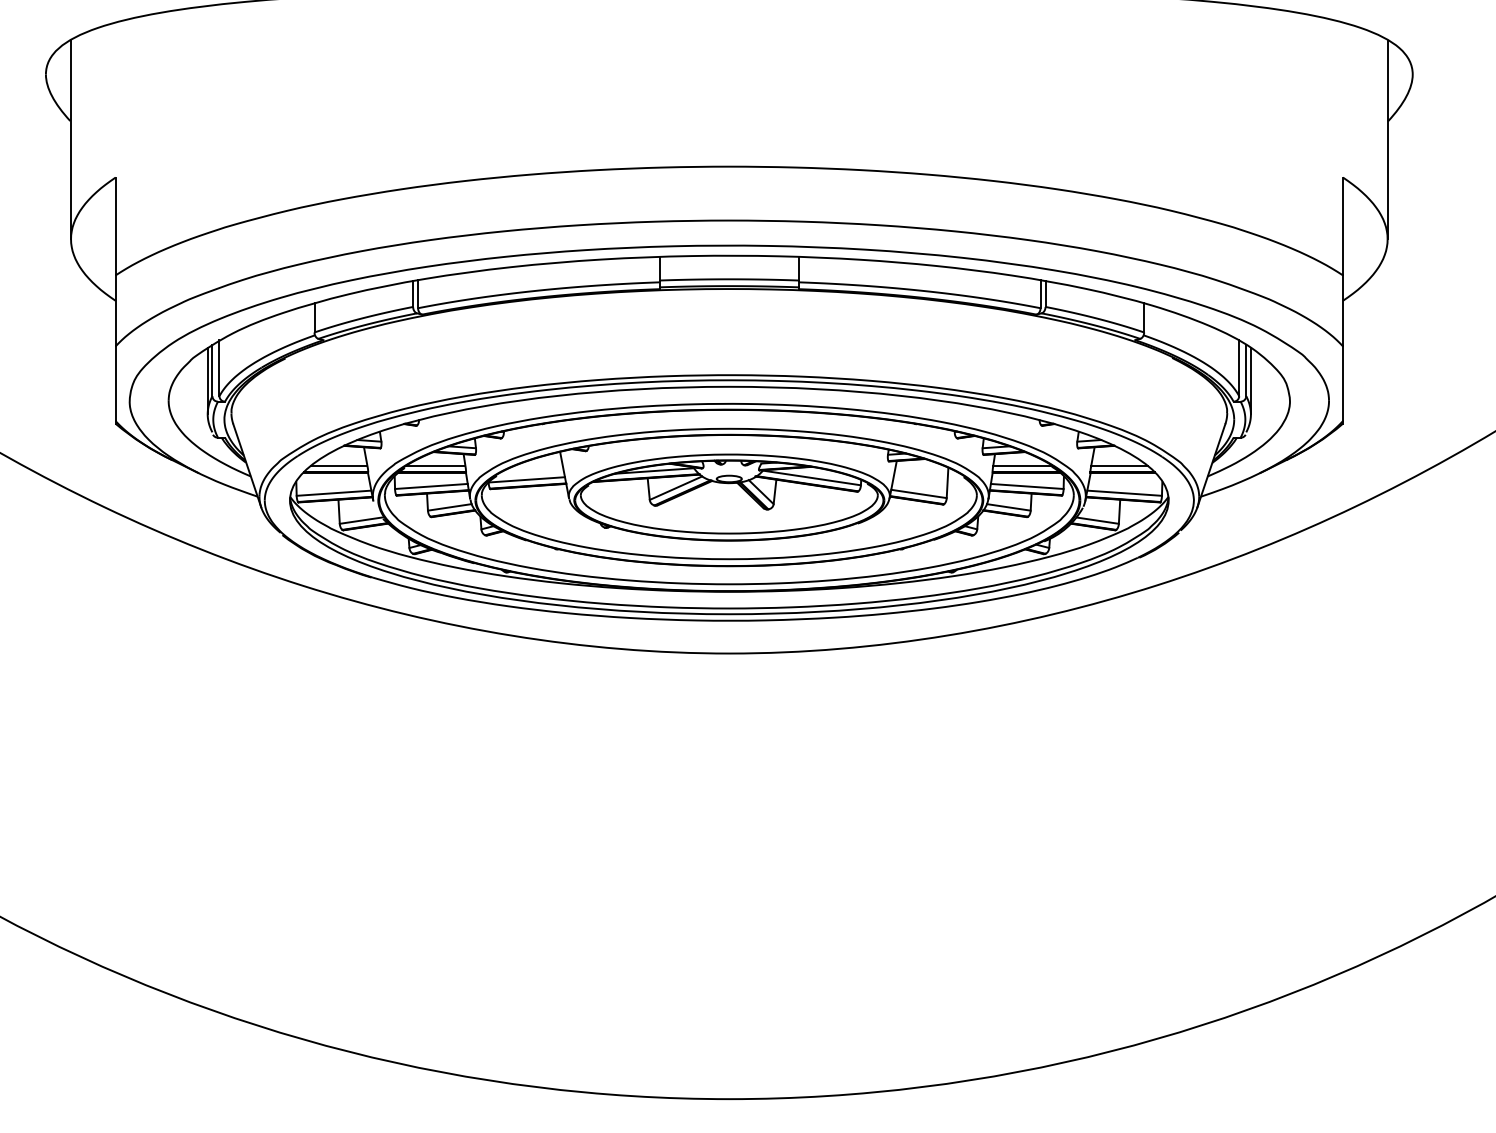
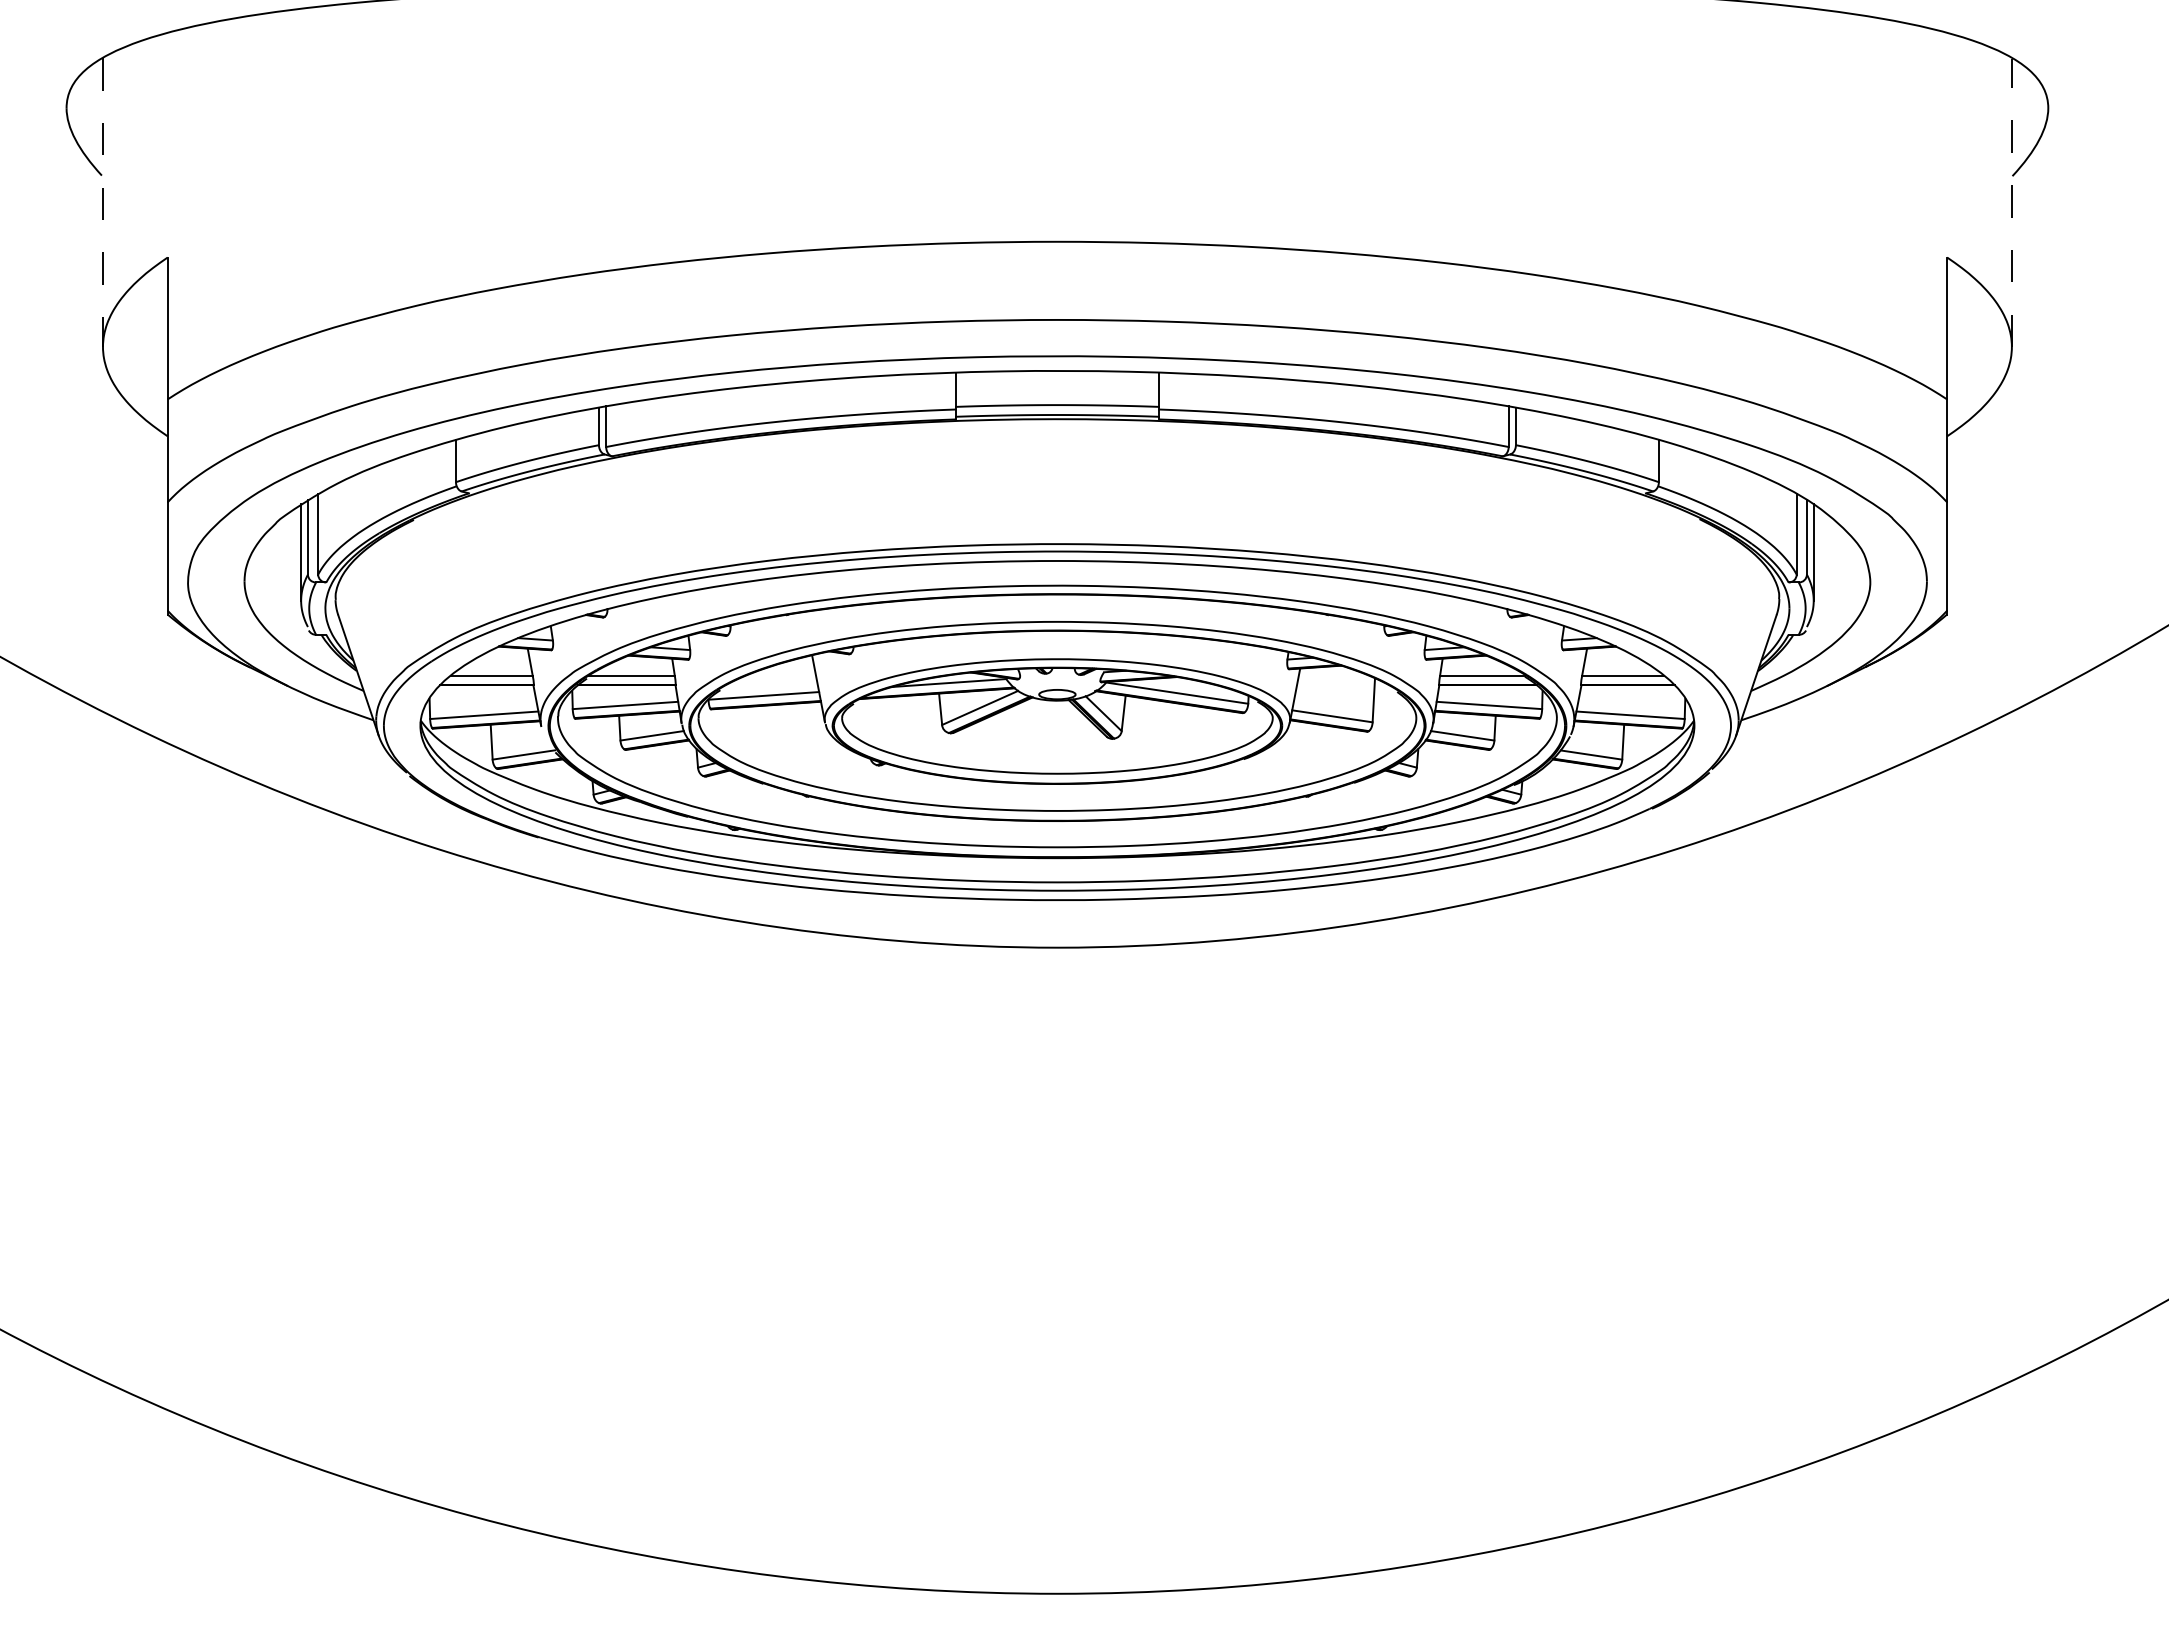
line: (71, 139) -> (103, 202), solid -> dashed
line: (1387, 139) -> (2011, 202), solid -> dashed

